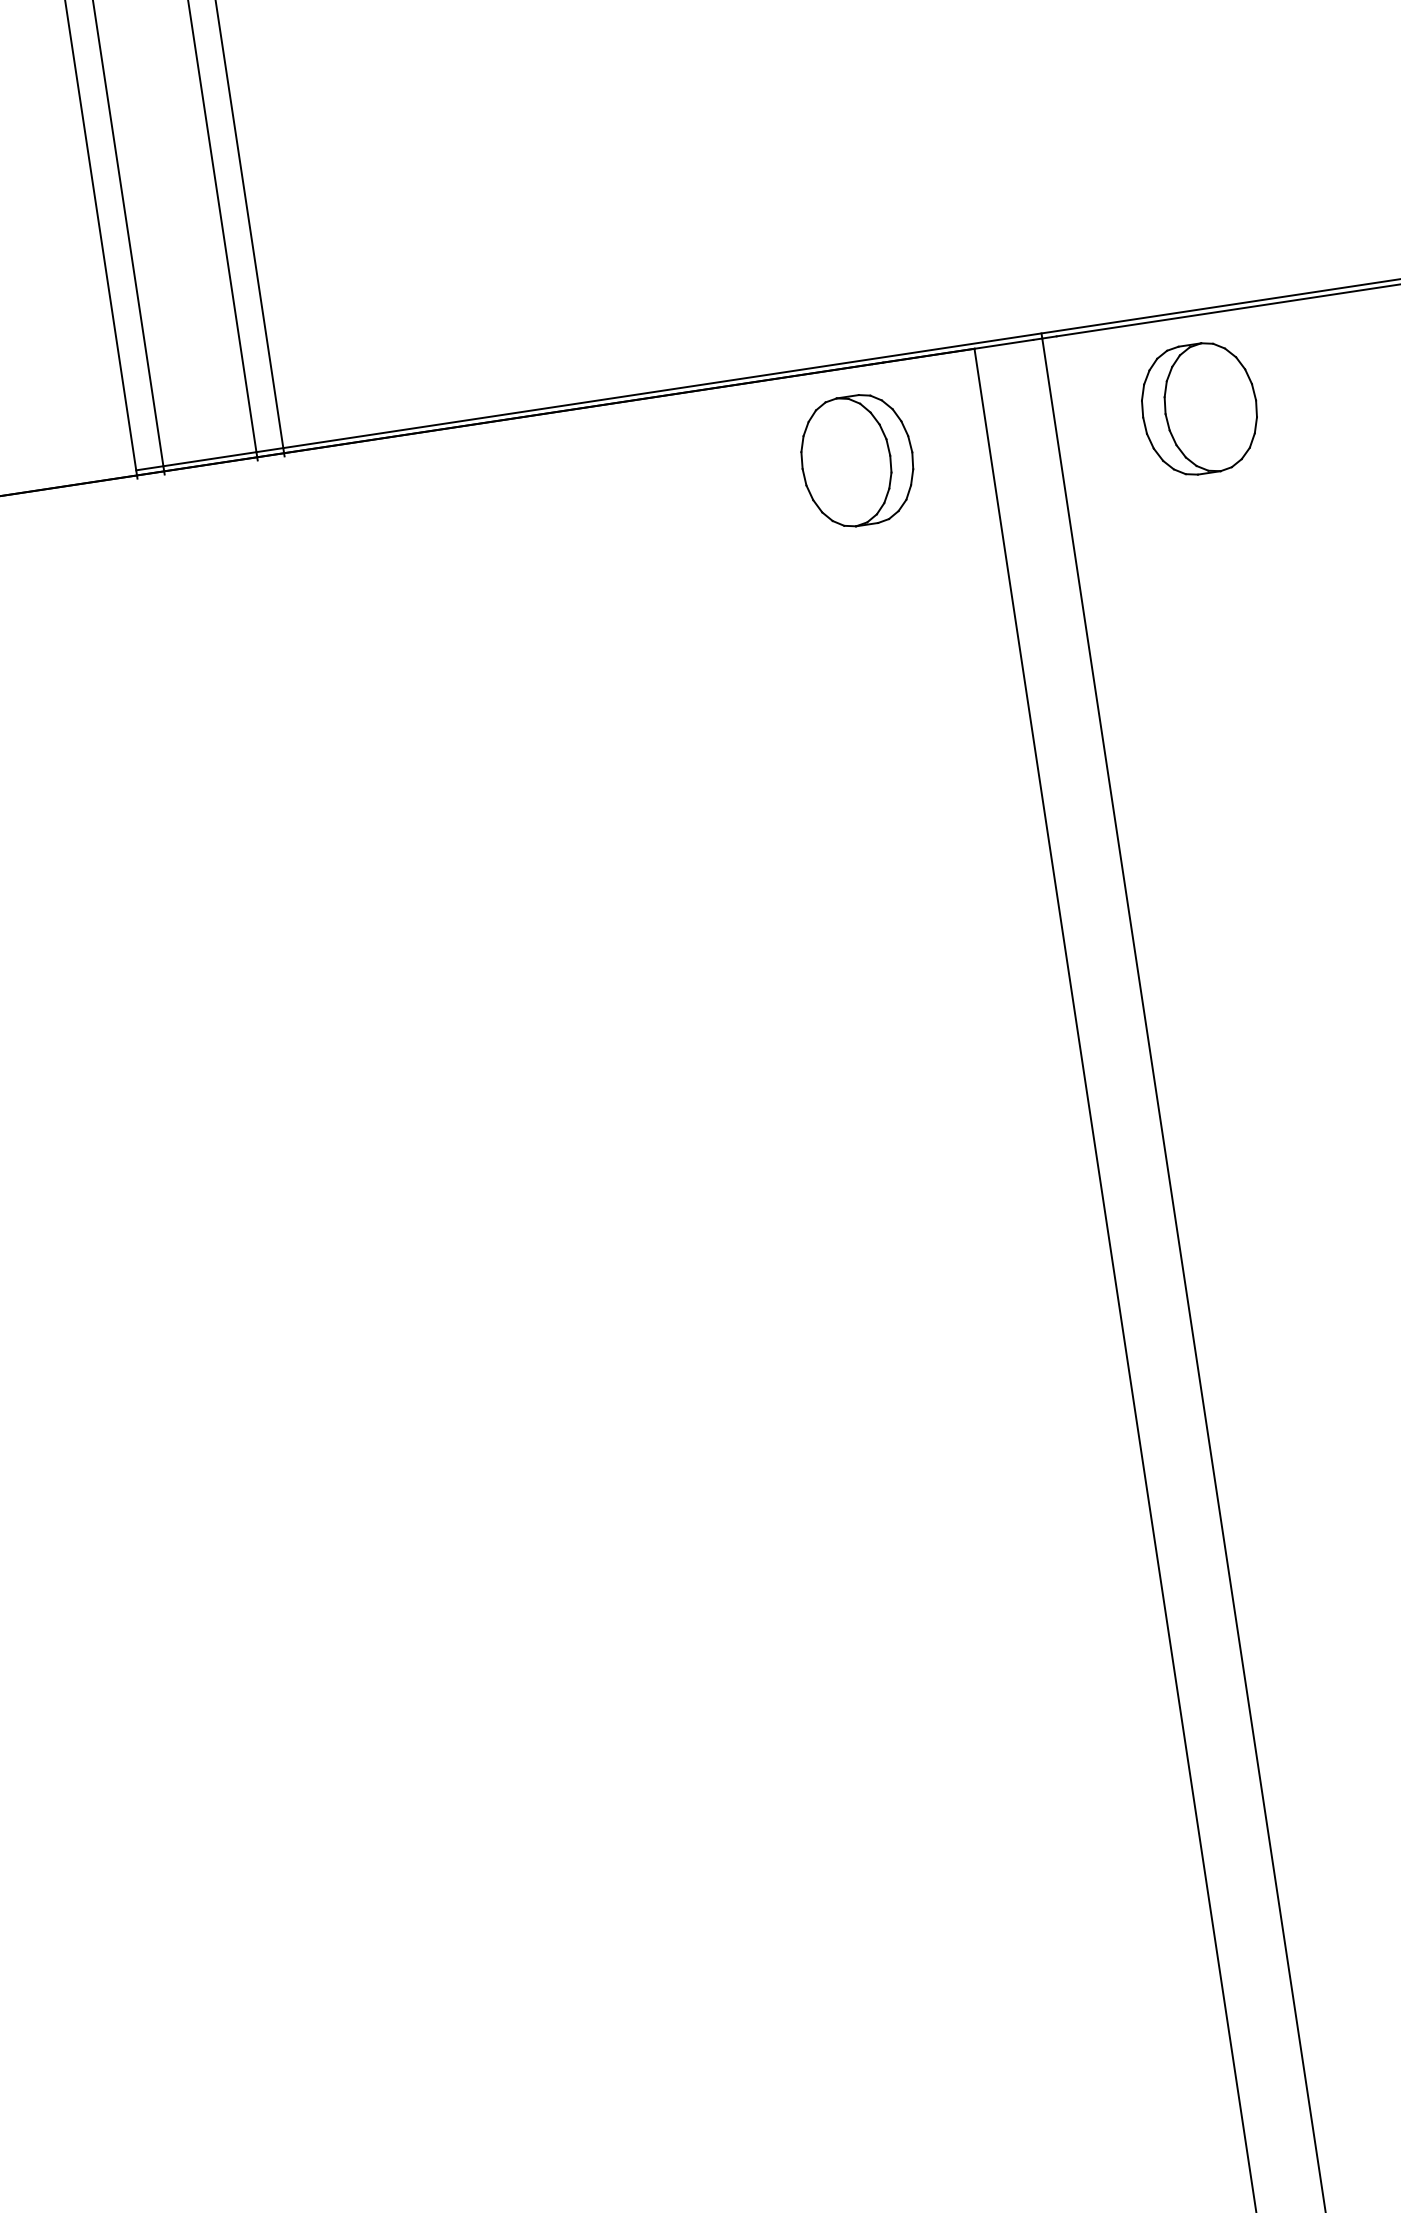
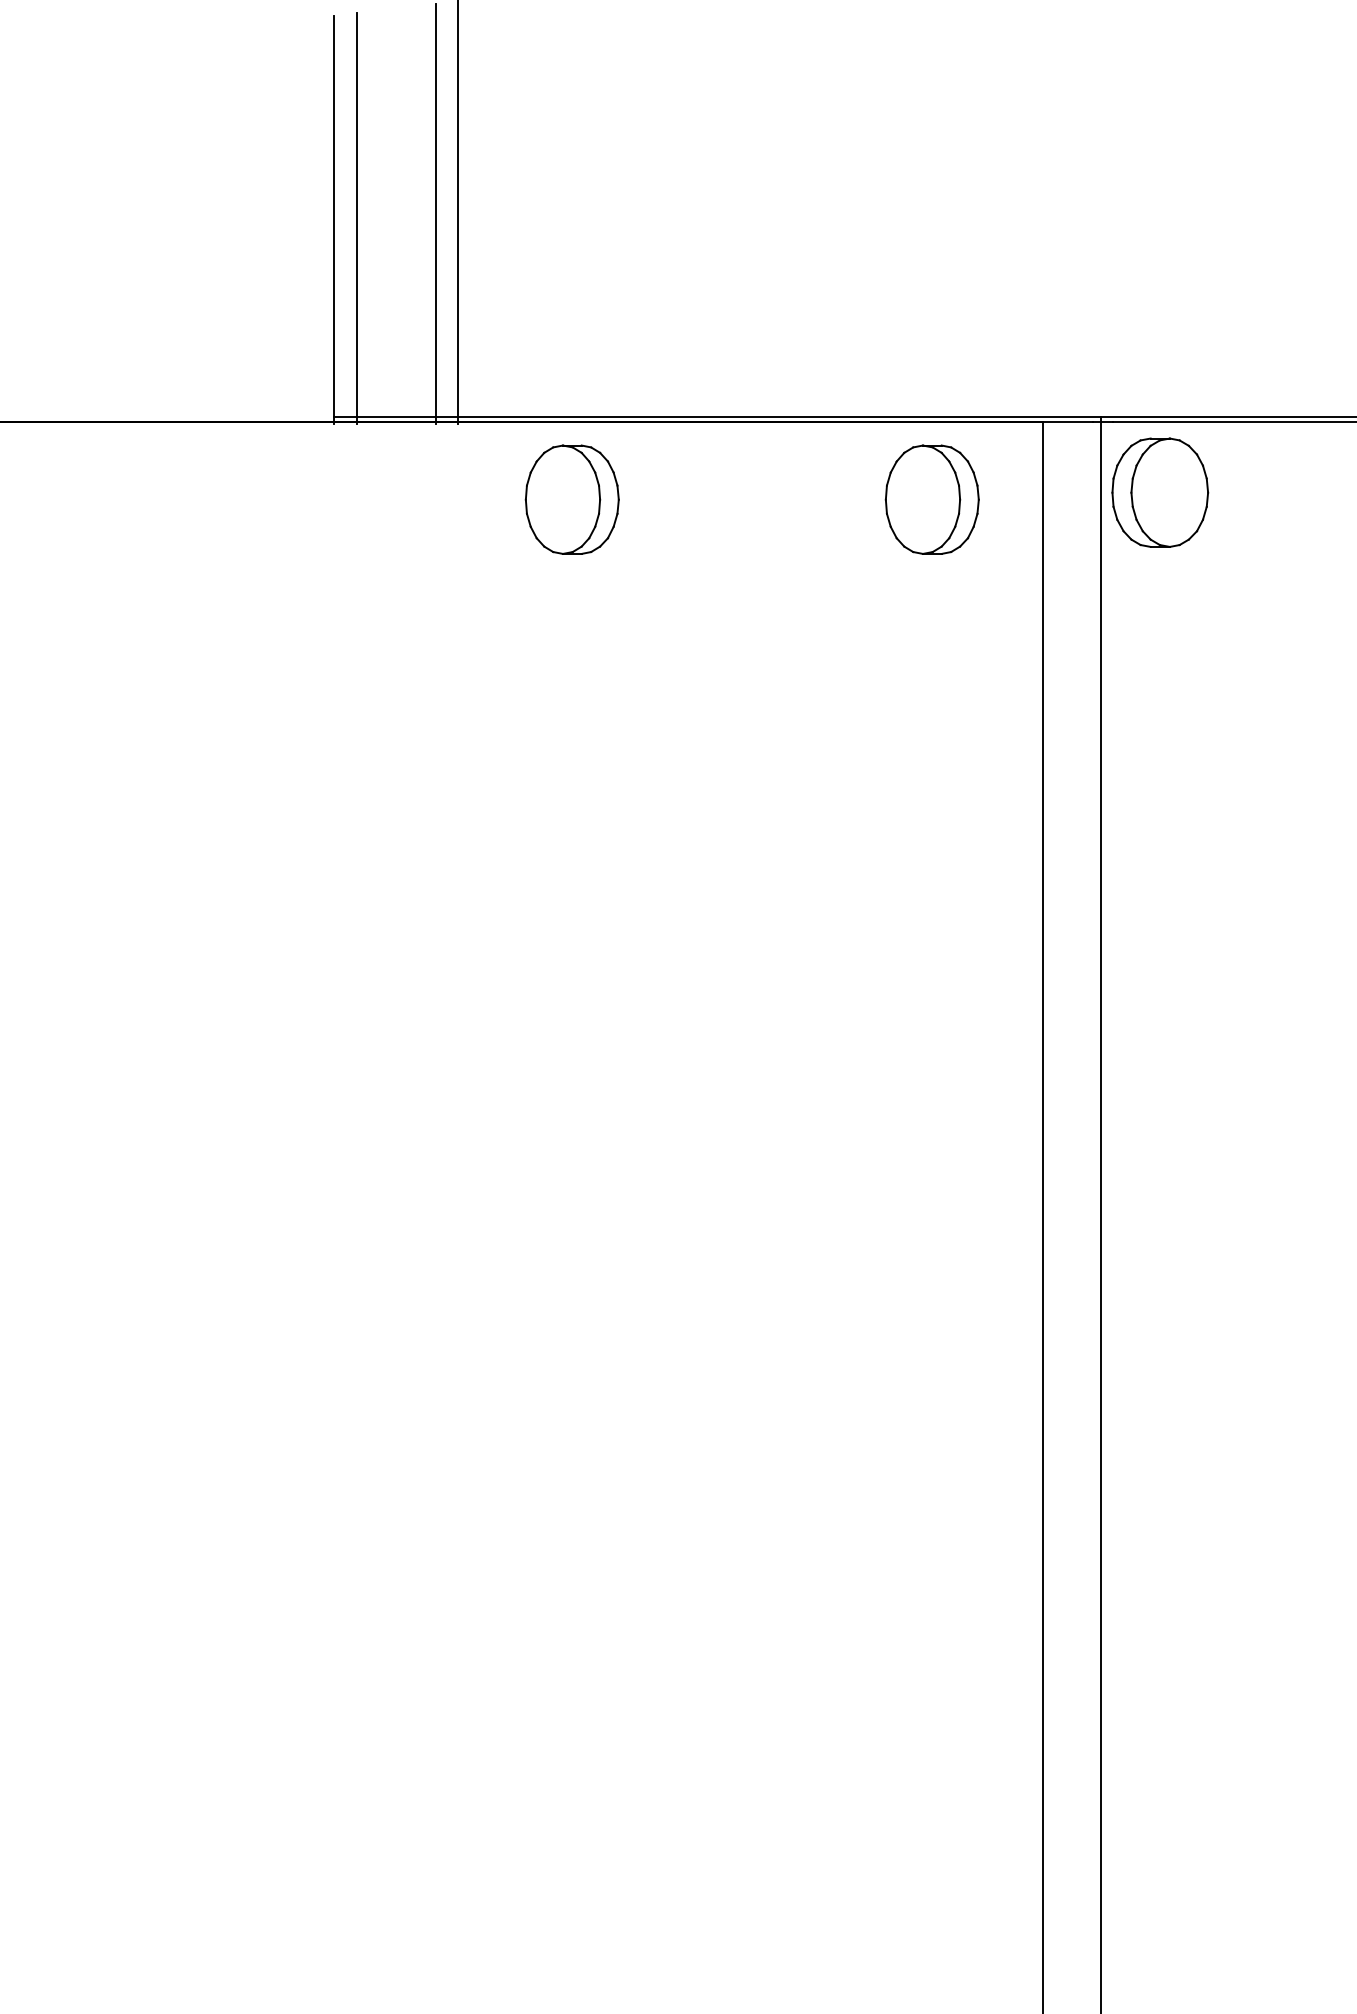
part: (1199, 408) -> (1160, 492), moved
part: (431, 524) -> (571, 499), added

